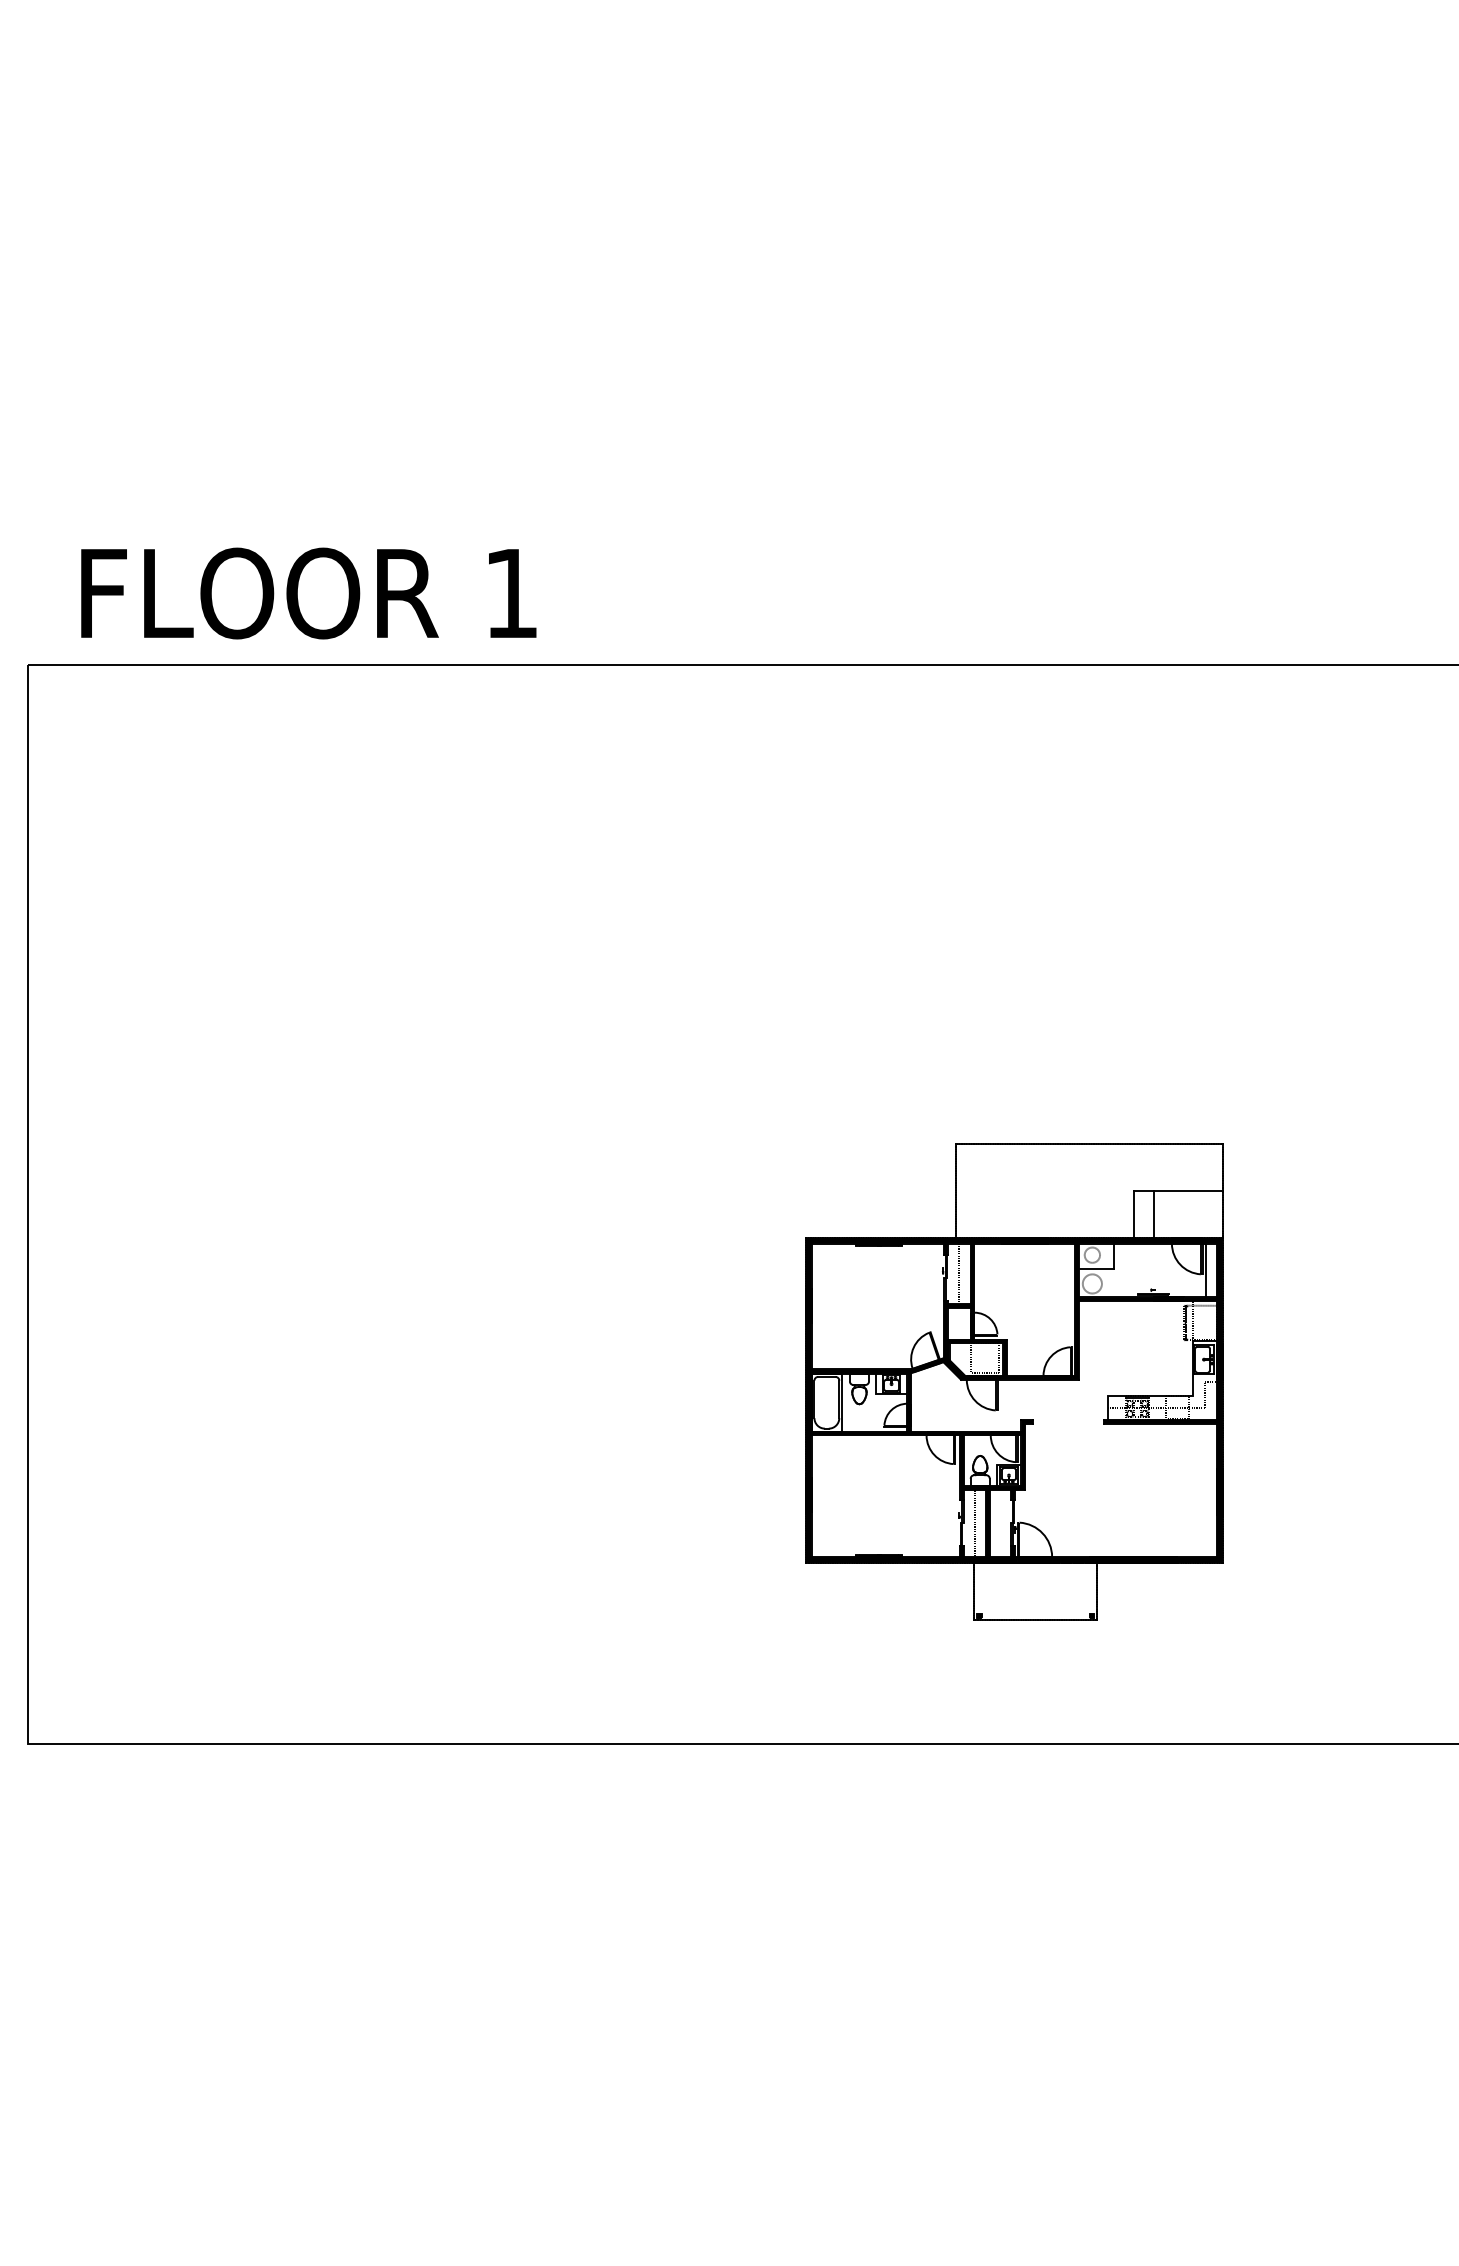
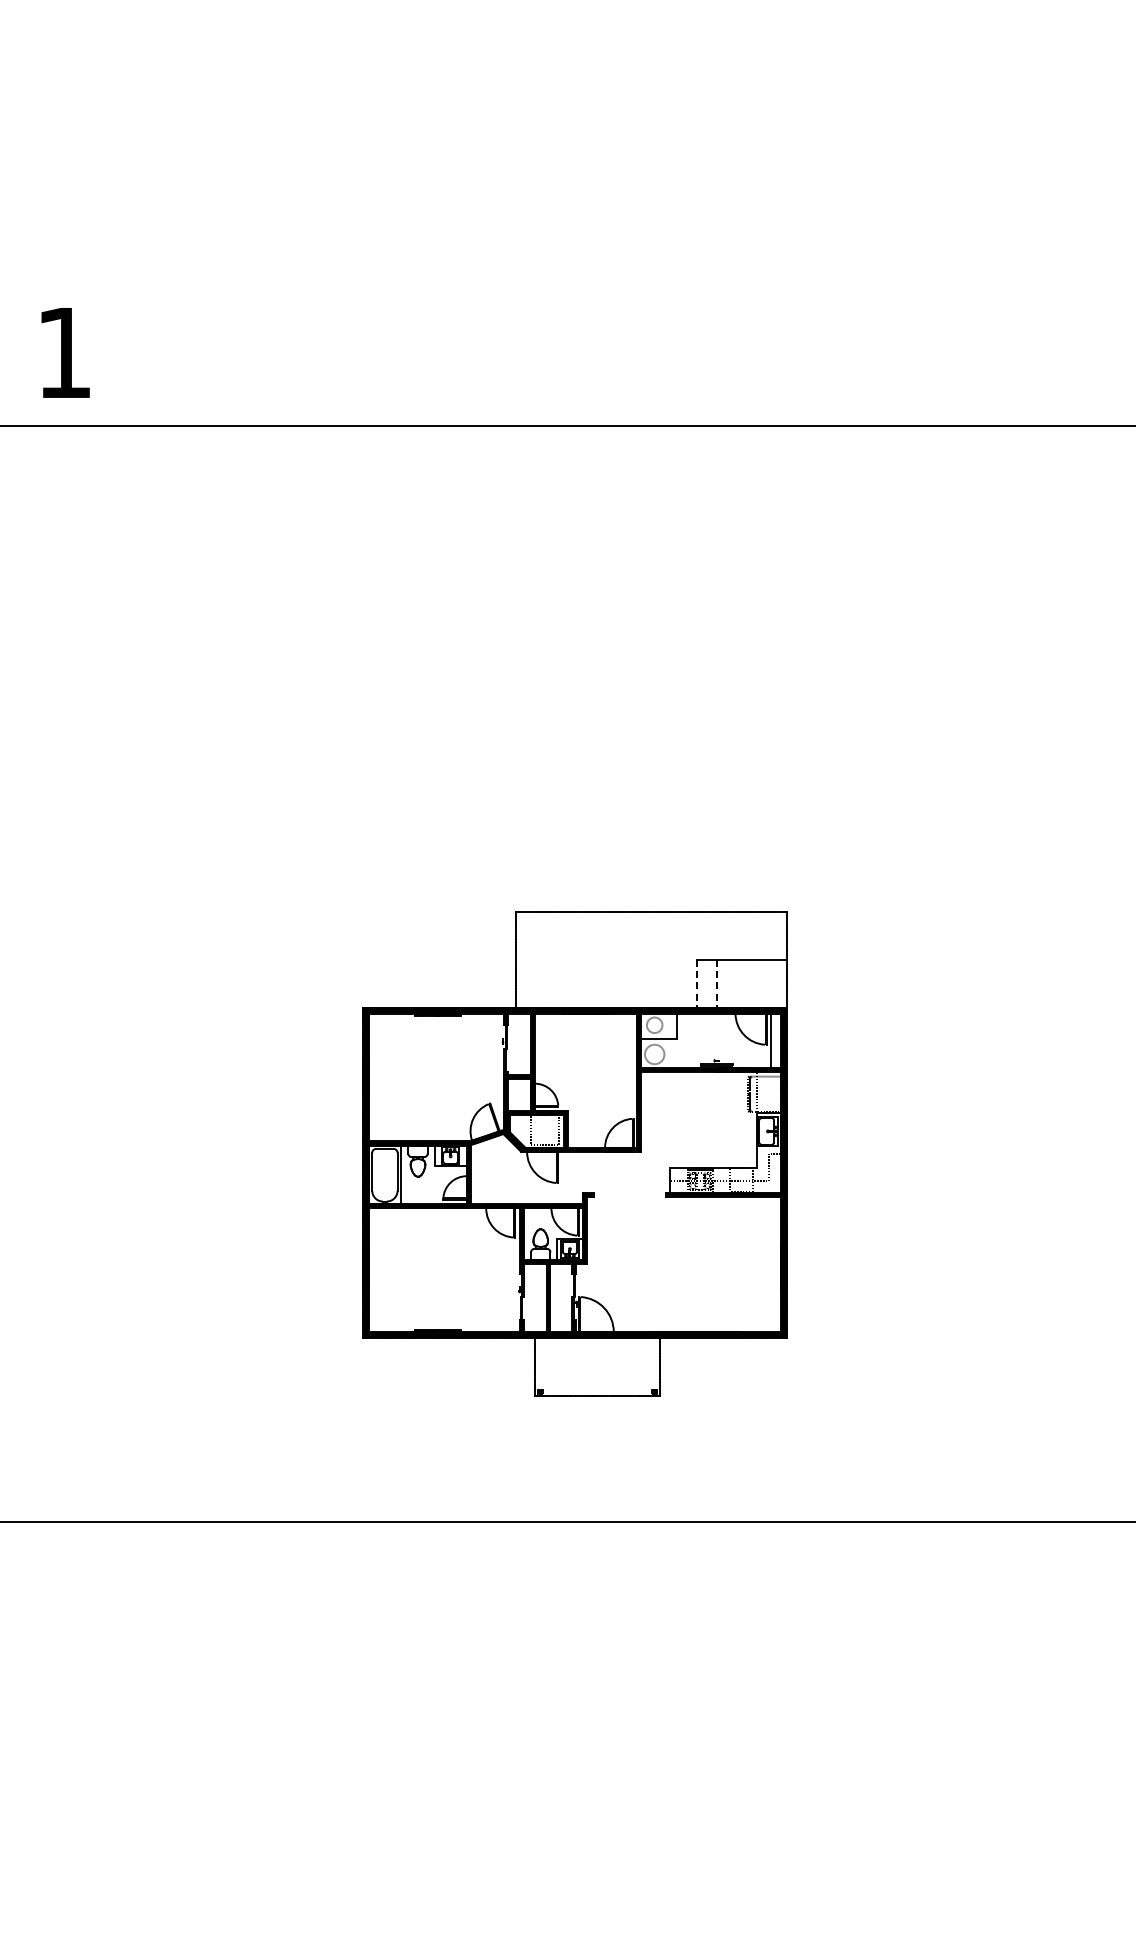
line: (1133, 1214) -> (696, 983), solid -> dashed
line: (1153, 1214) -> (716, 983), solid -> dashed
line: (959, 1273) -> (519, 1043), removed
line: (974, 1523) -> (534, 1297), removed

